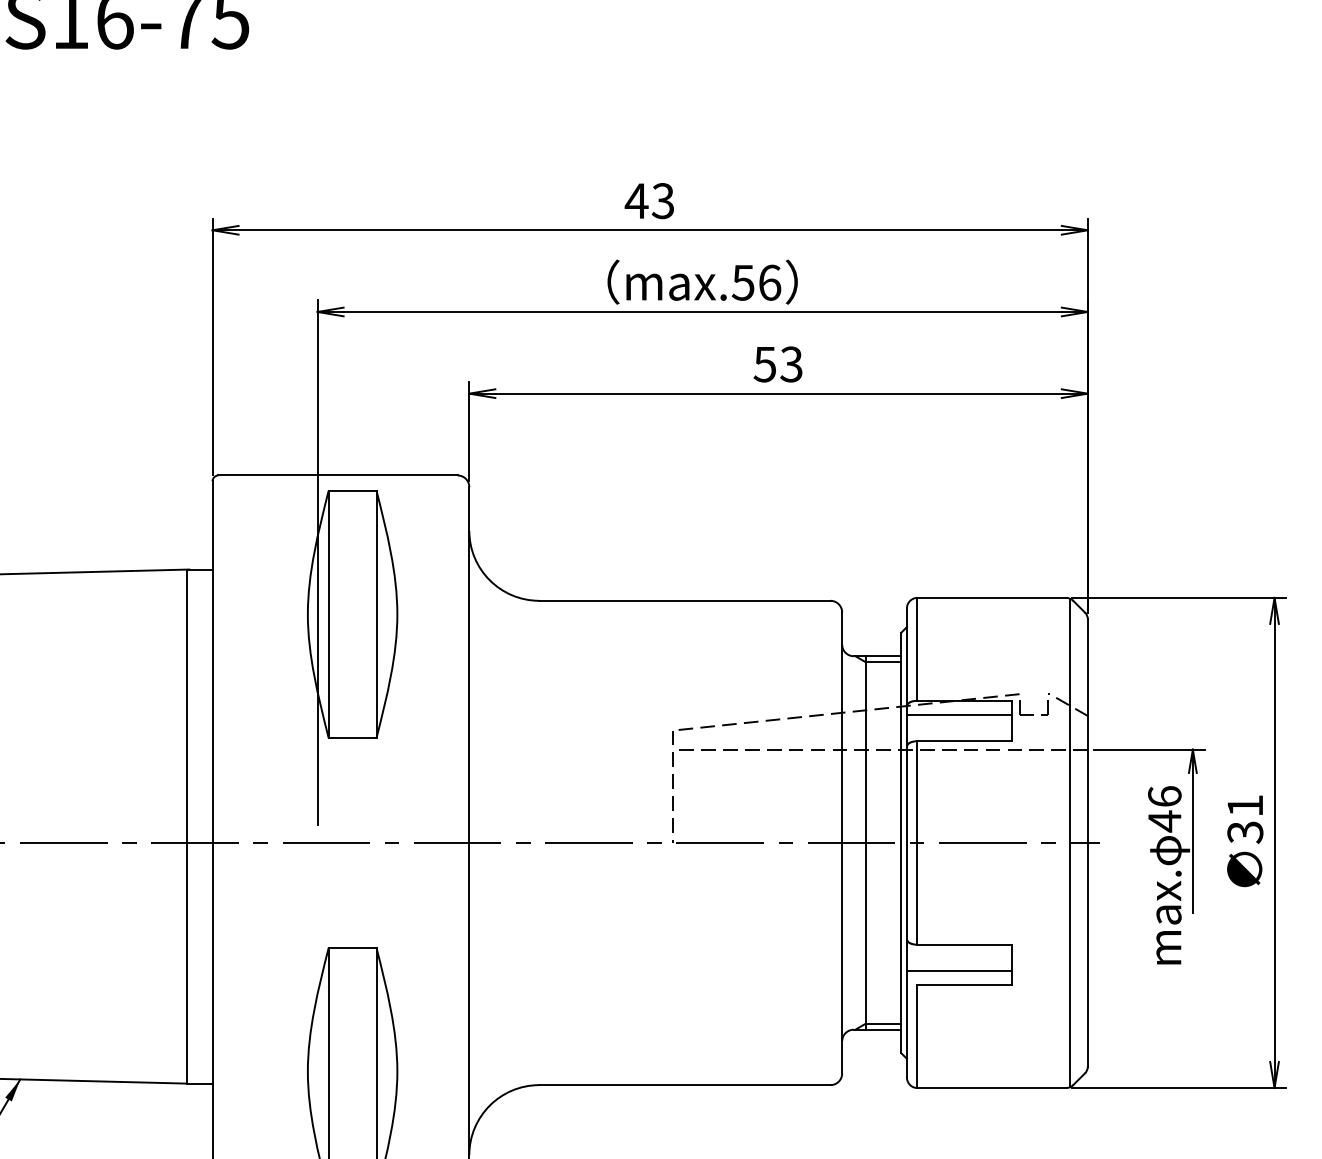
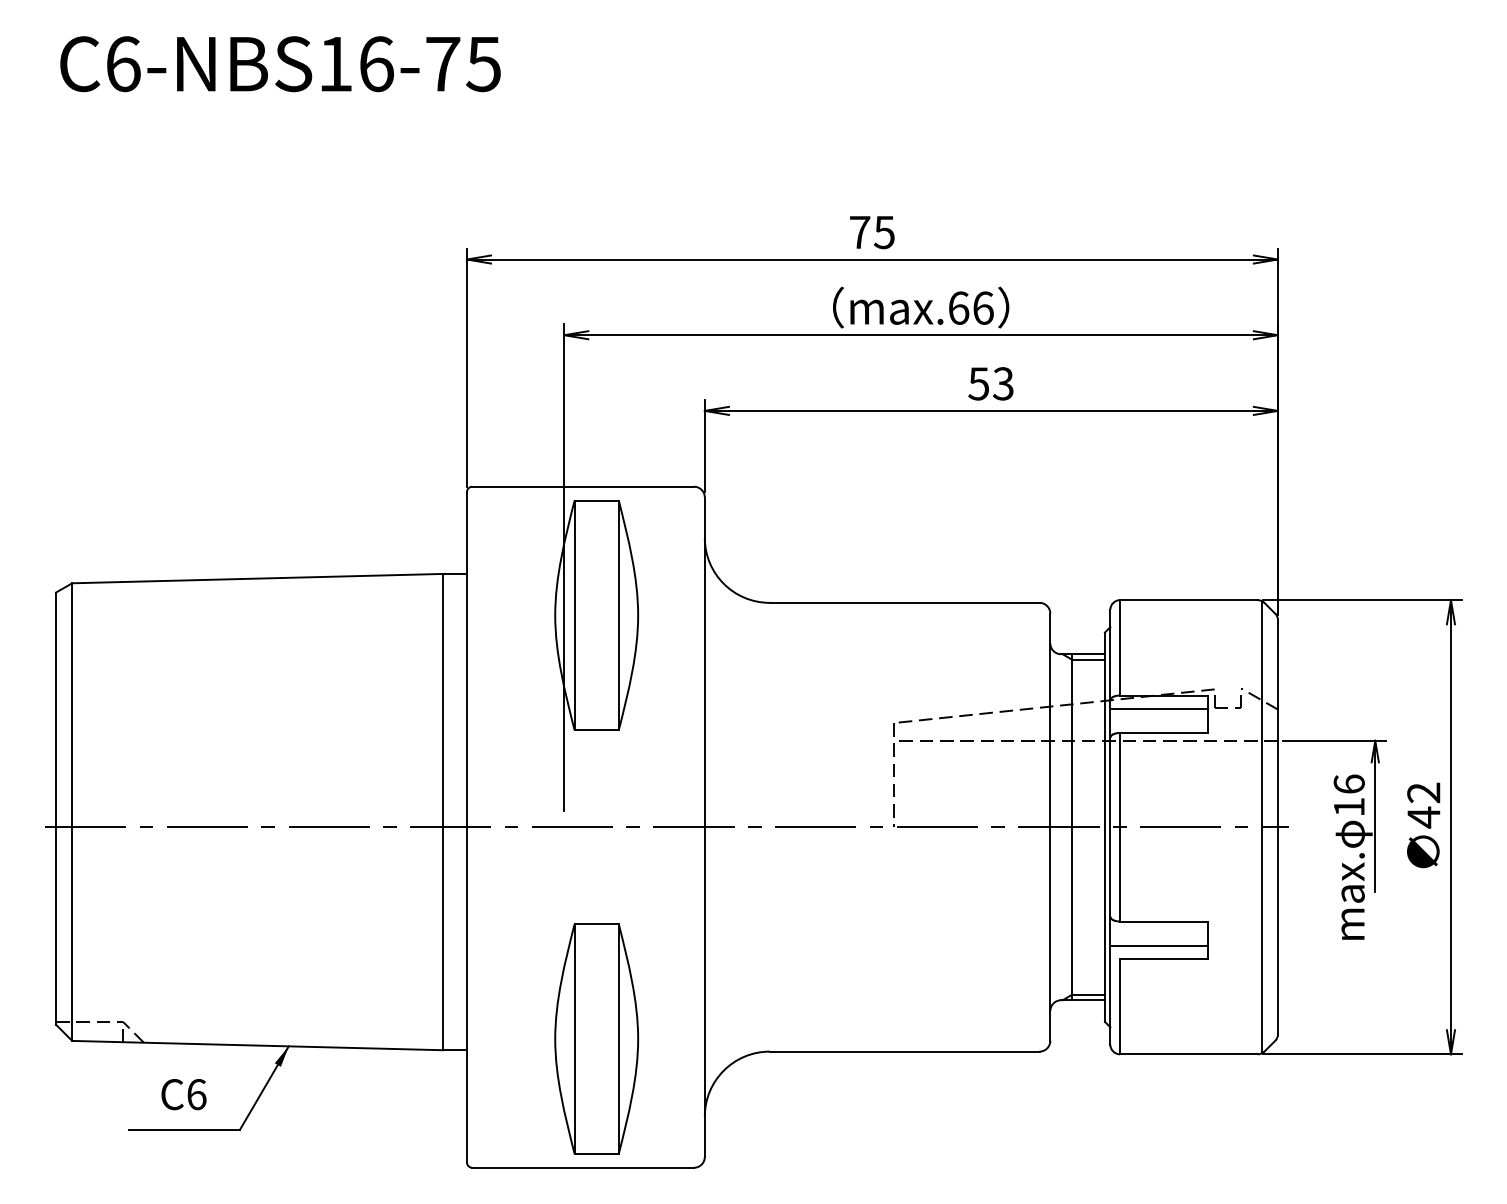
text: (649, 200) -> (871, 231), 43 -> 75
text: (743, 282) -> (958, 307), max.56 -> max.66
text: (1244, 819) -> (1423, 805), 31 -> 42
text: (1165, 821) -> (1349, 807), 46 -> 16

